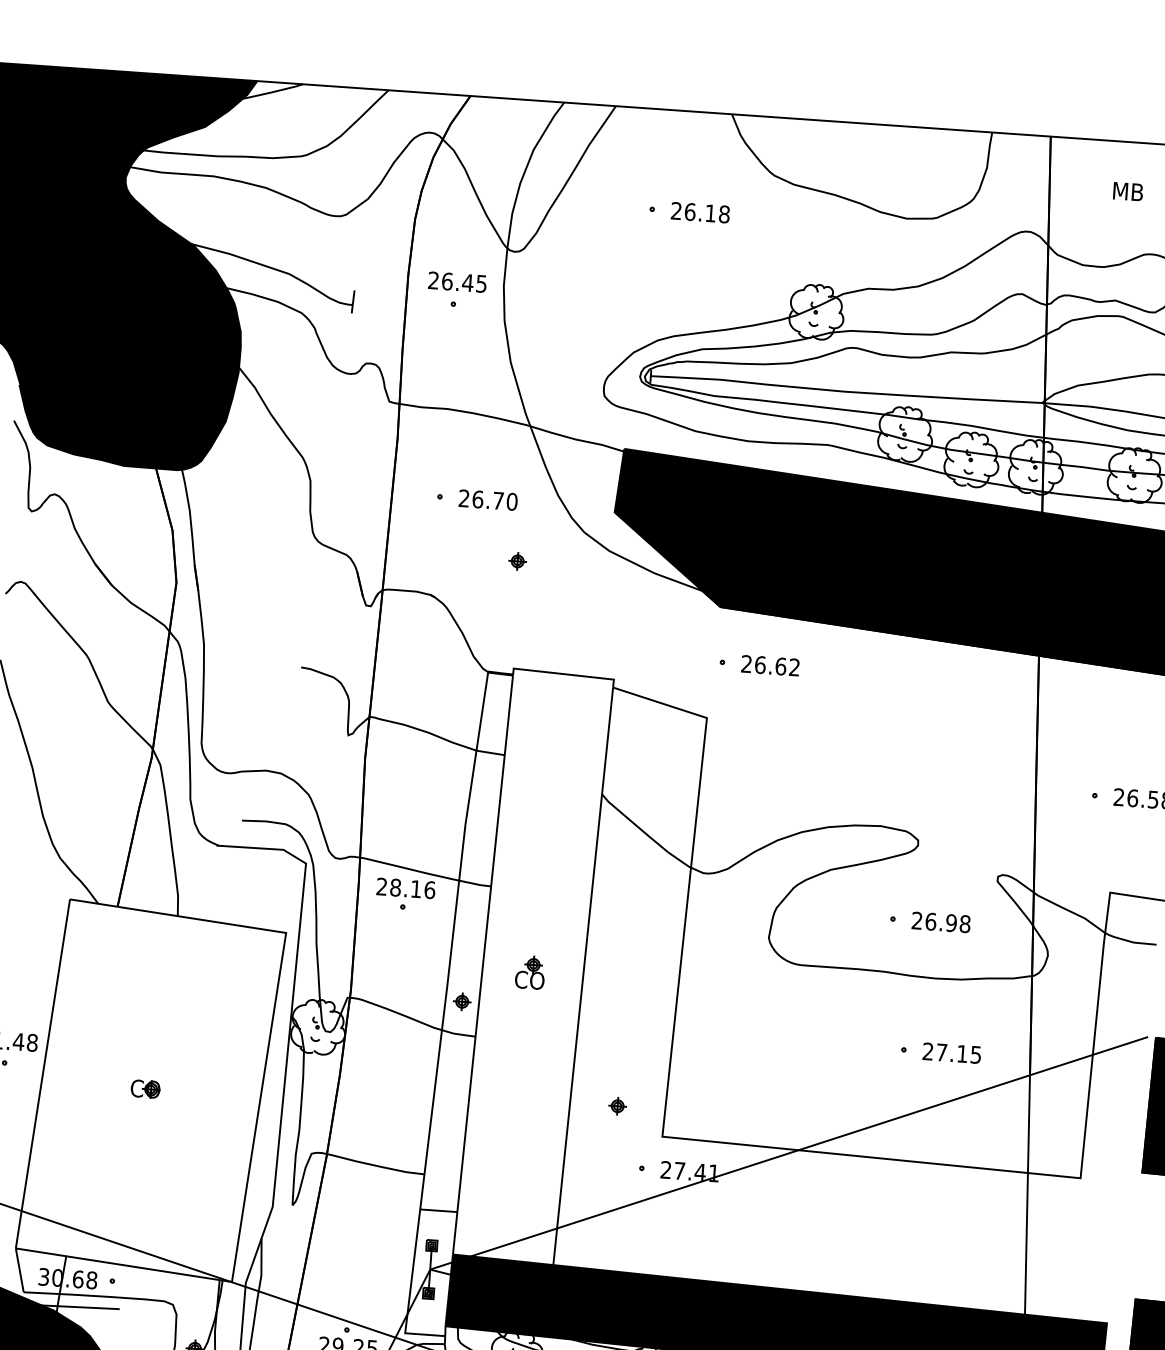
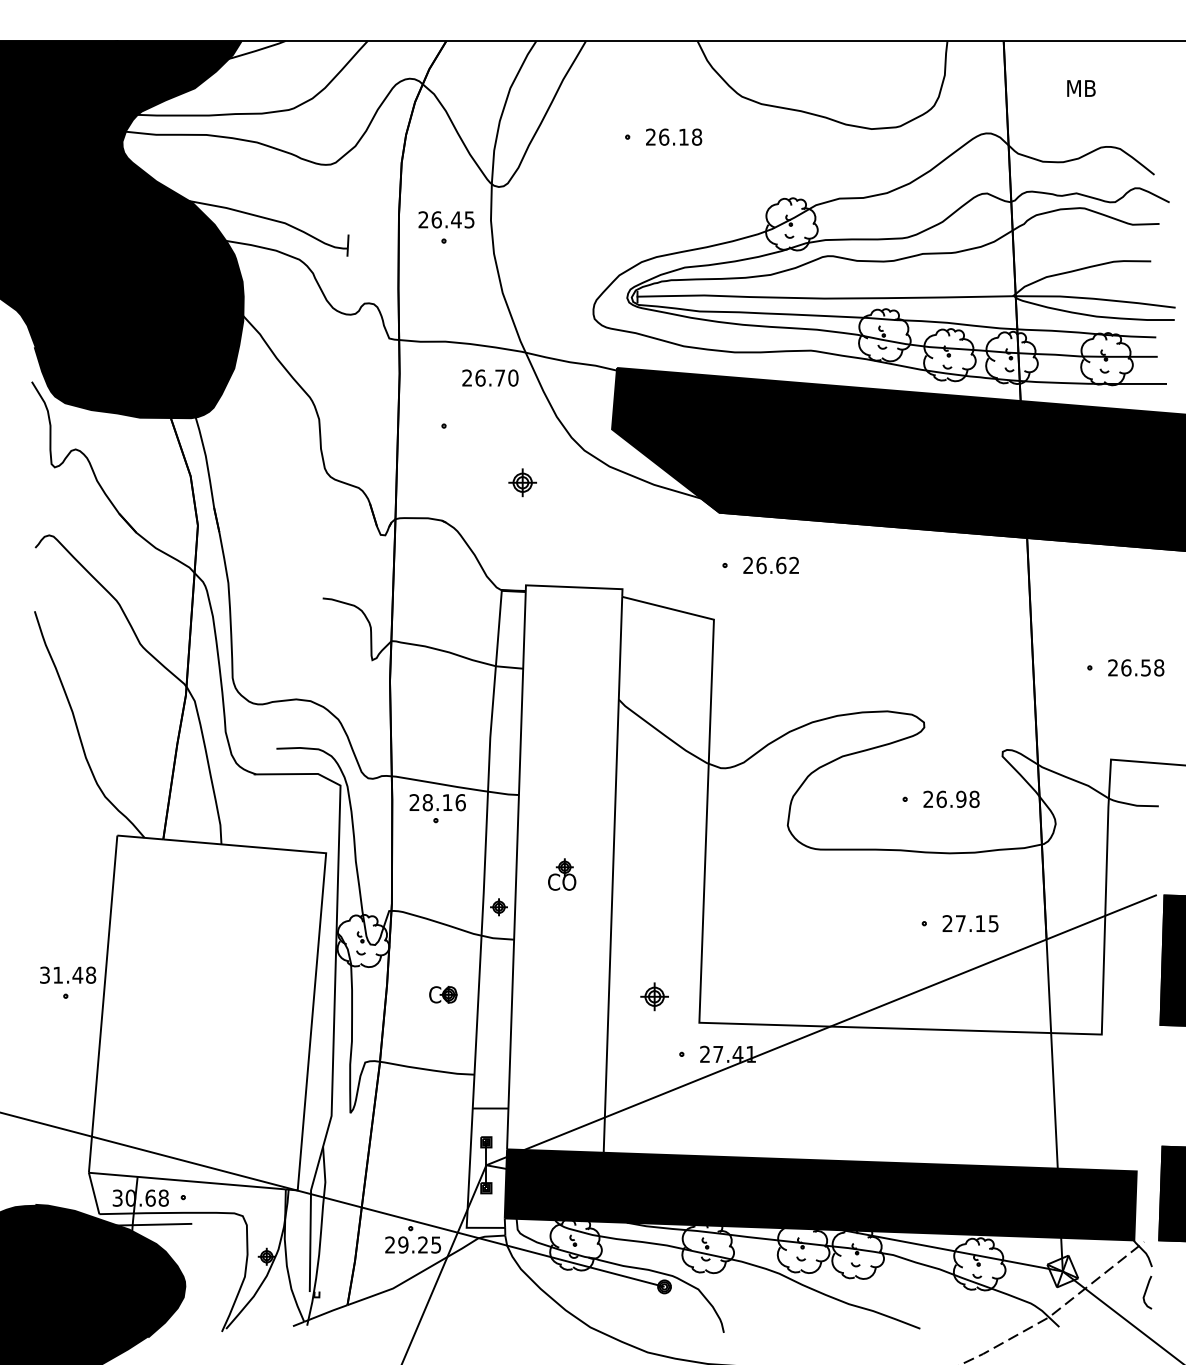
text: (488, 499) -> (490, 377), moved
part: (517, 561) -> (522, 482), size x1.6
part: (145, 1088) -> (443, 994), moved
part: (617, 1106) -> (654, 996), size x1.6

